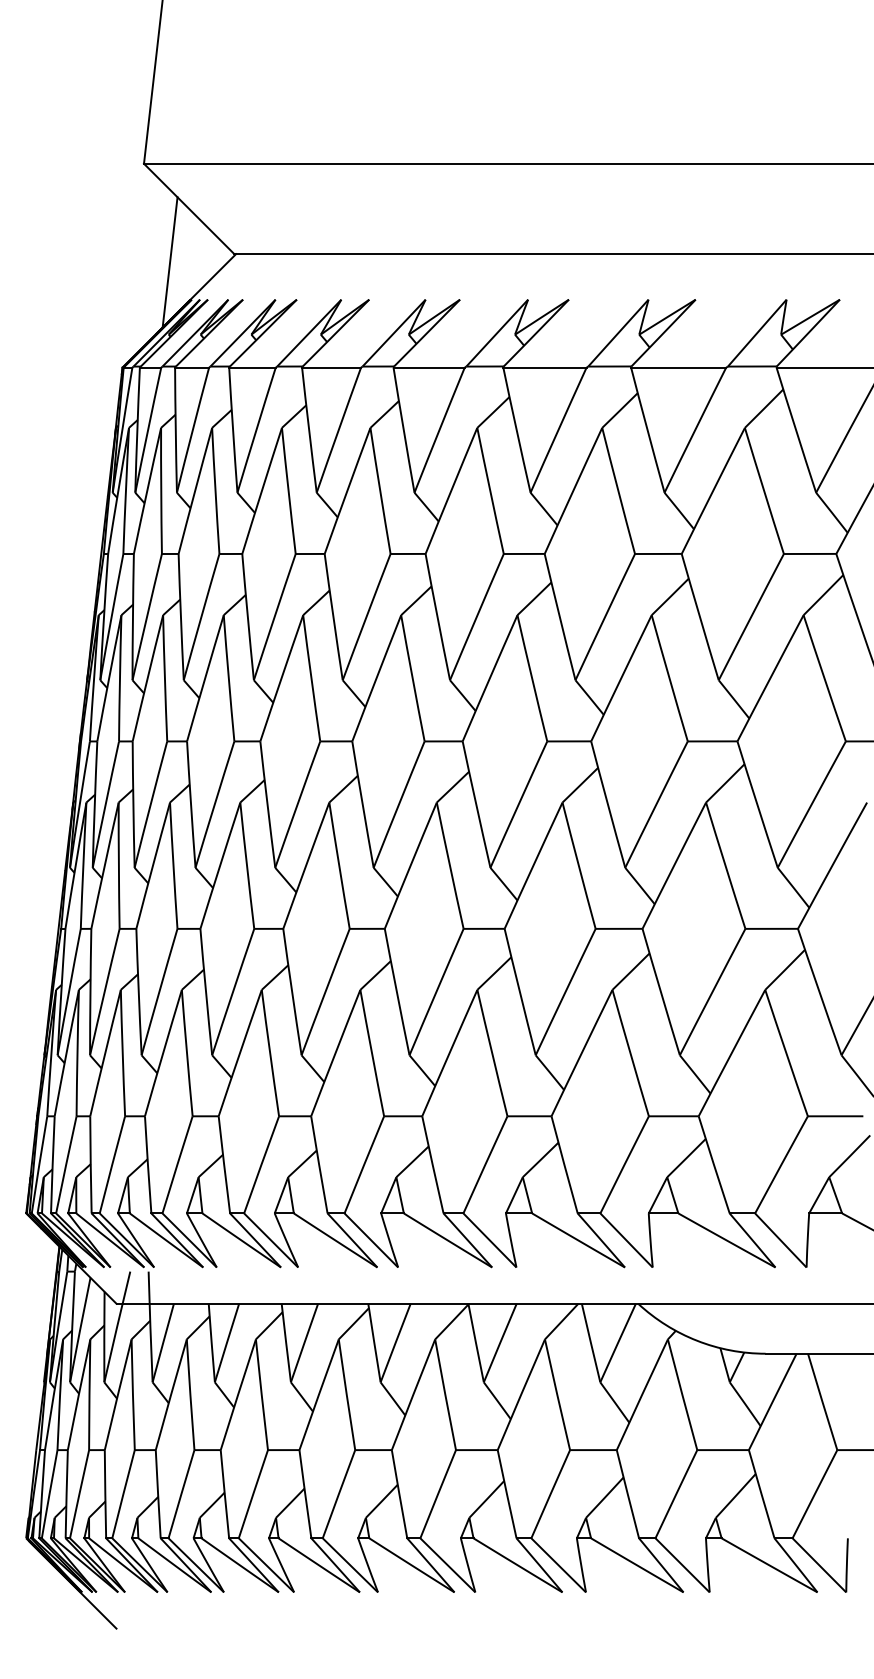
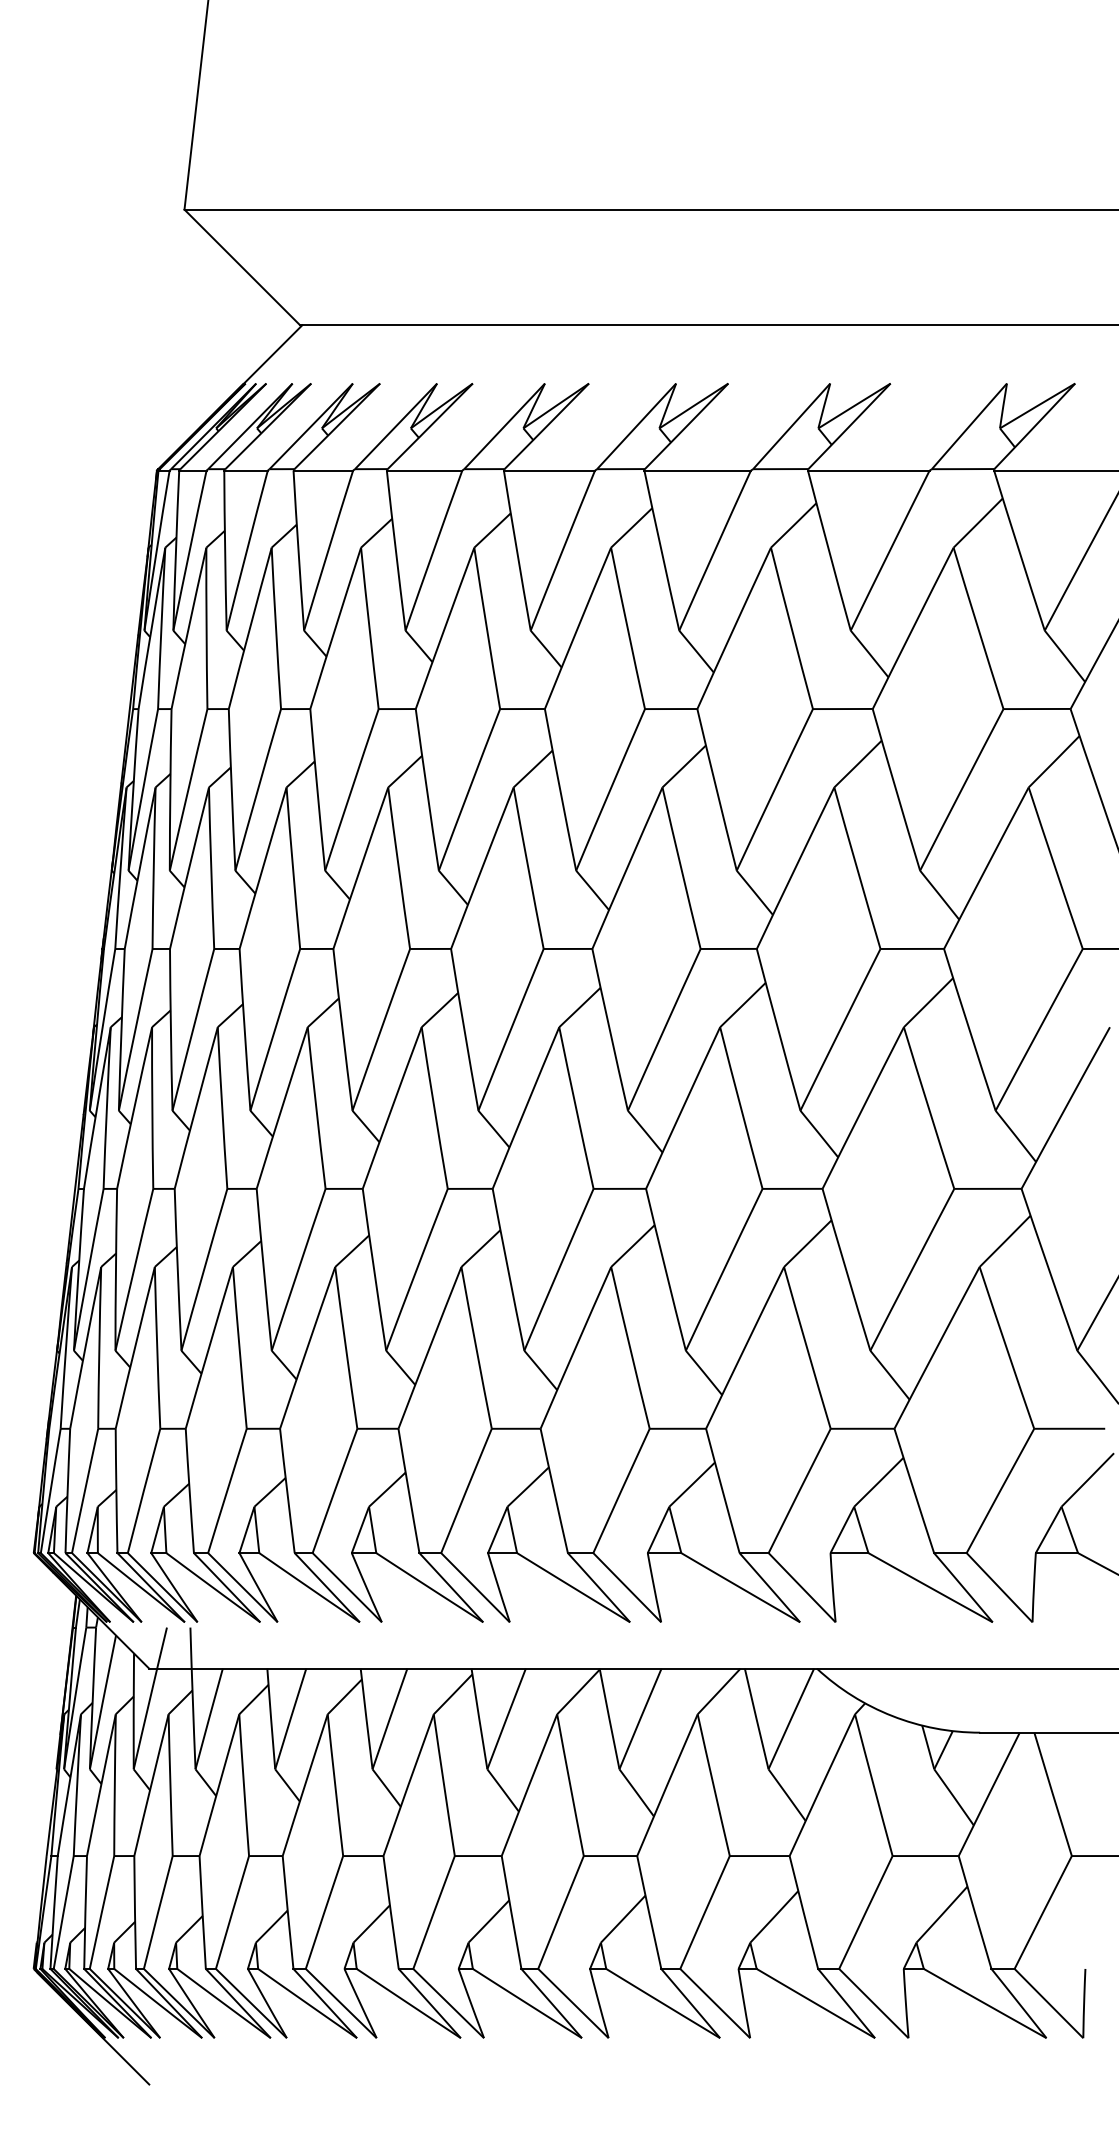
line: (169, 262) -> (217, 335), removed

